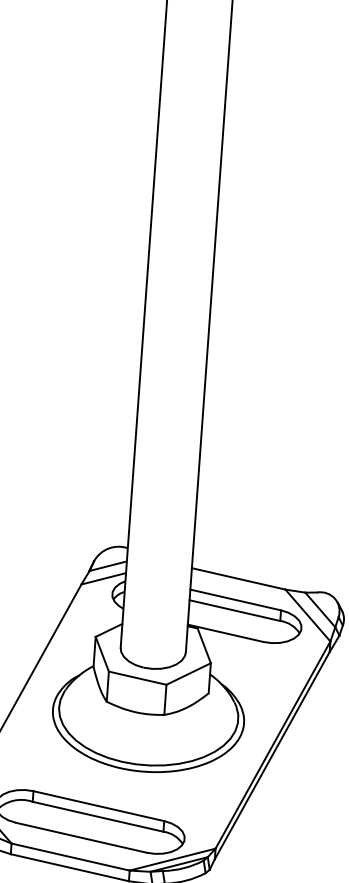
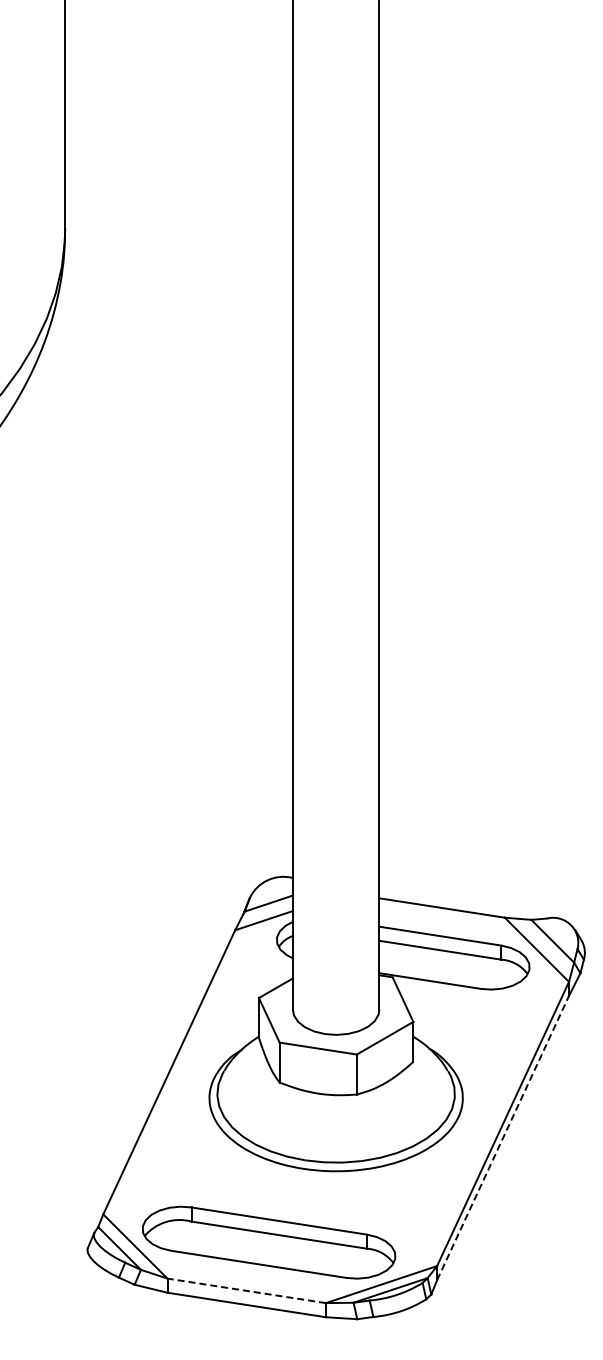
line: (272, 756) -> (503, 1138), solid -> dashed
line: (70, 856) -> (246, 1290), solid -> dashed

